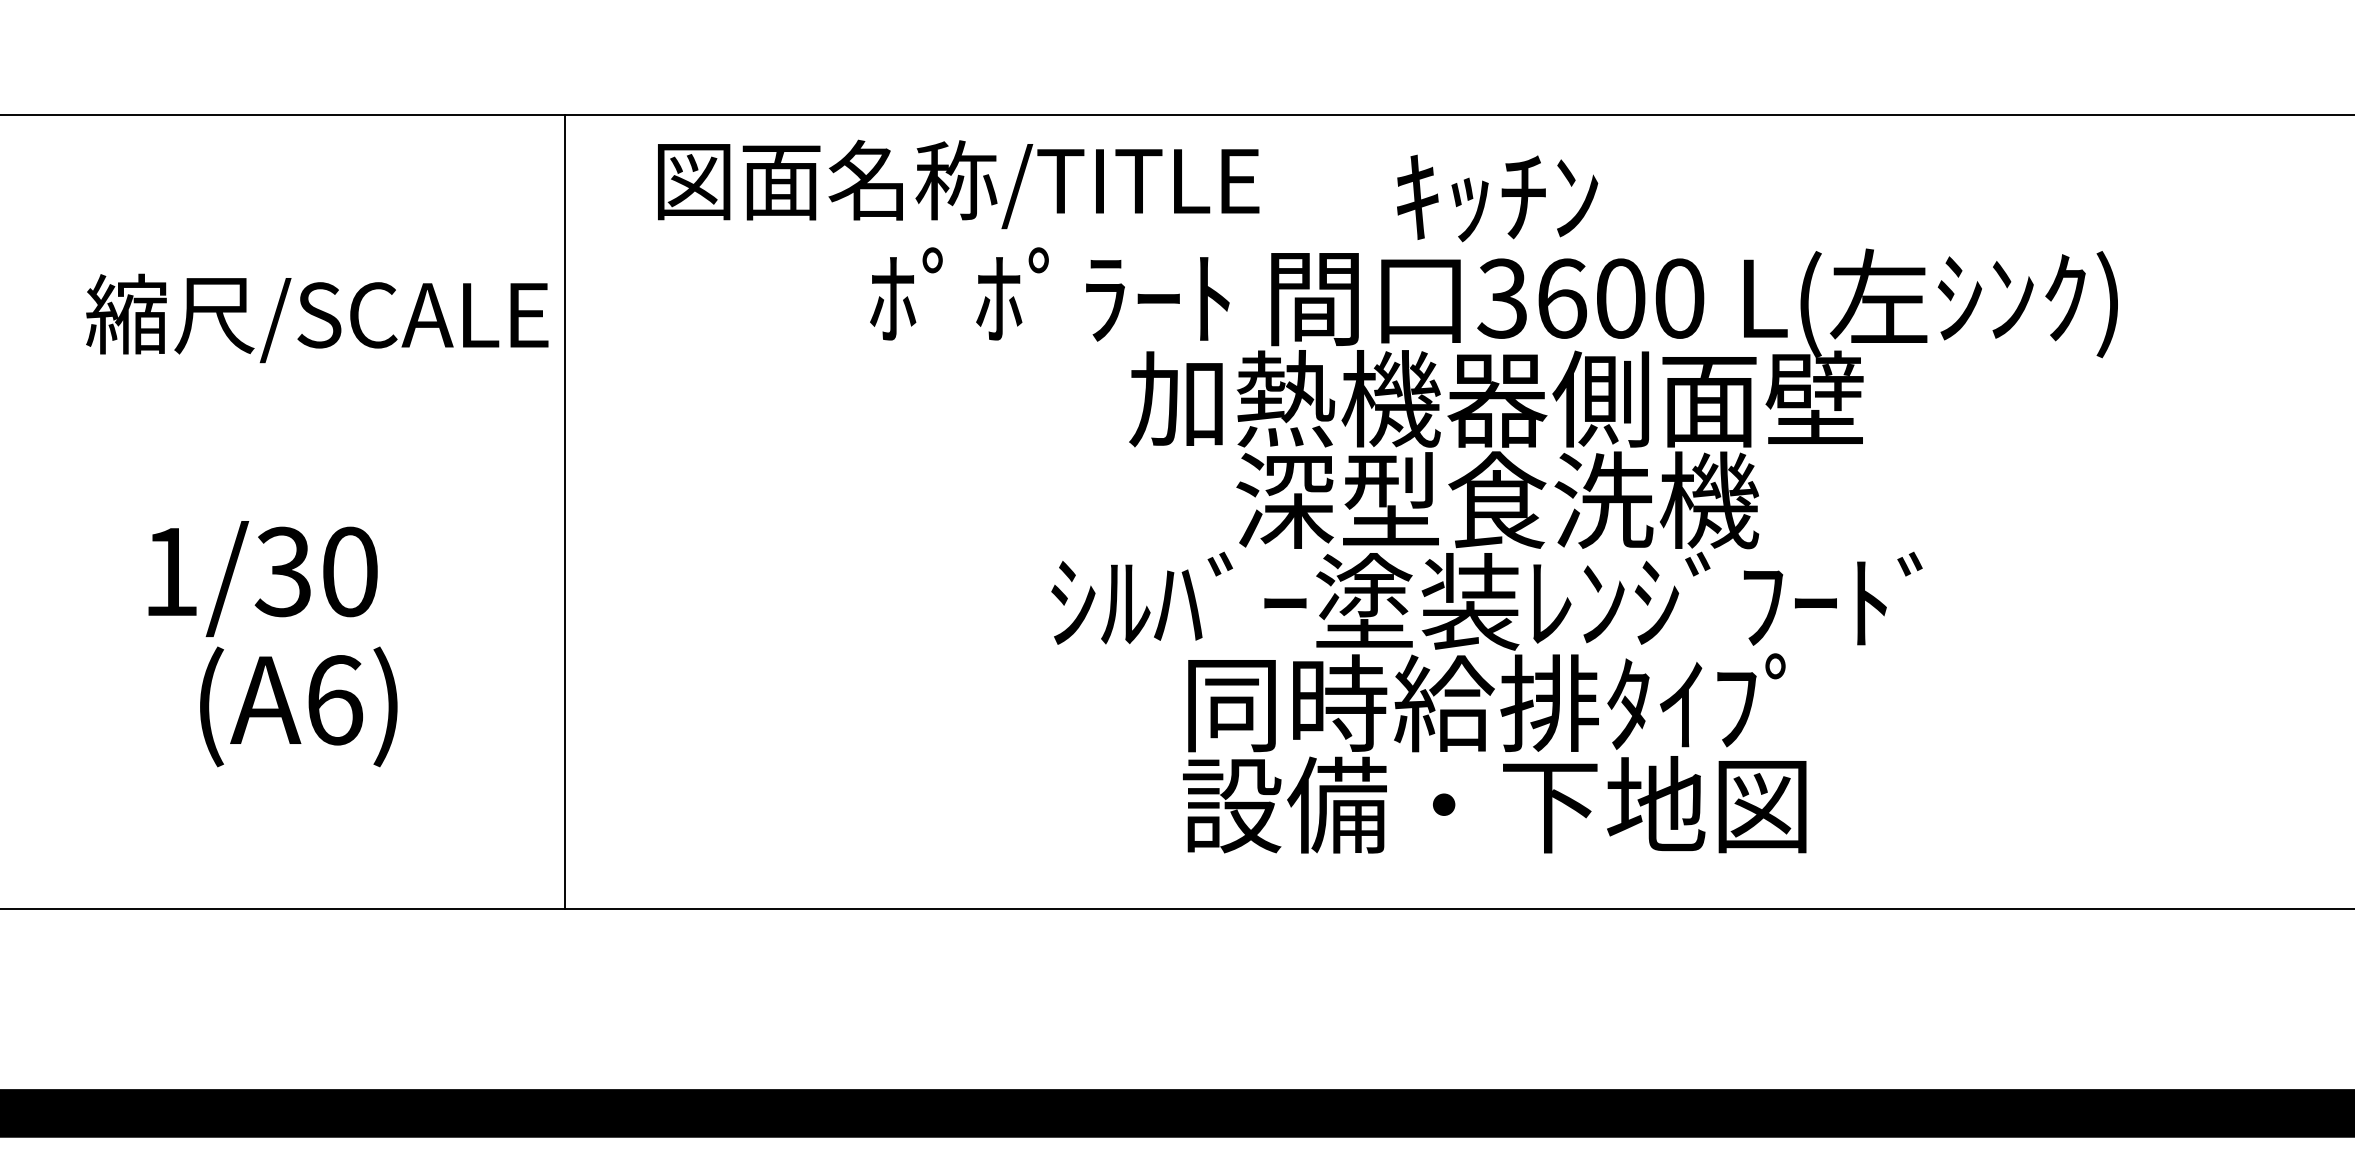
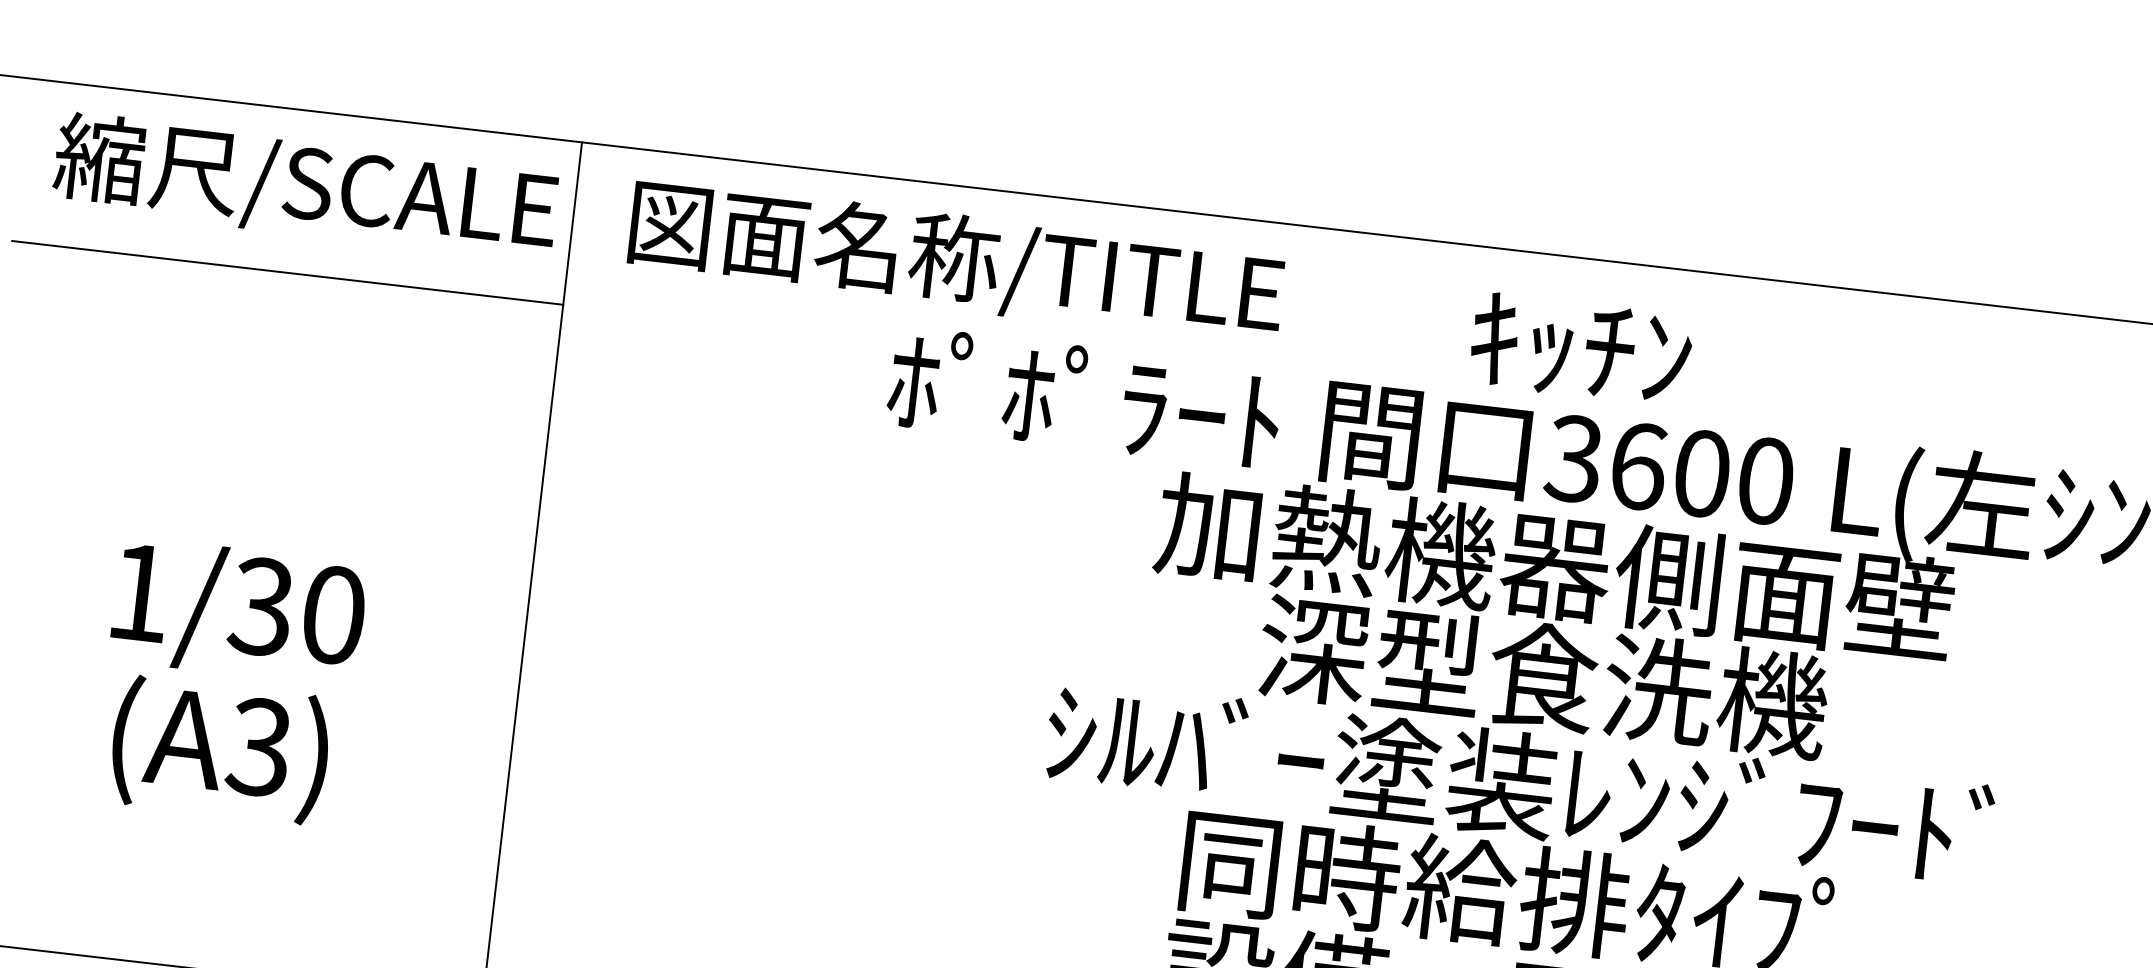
text: (958, 184) -> (956, 262), moved
line: (309, 264) -> (287, 272), added
text: (317, 318) -> (305, 186), moved
text: (262, 578) -> (238, 611), moved
text: (334, 700) -> (259, 747), (A6) -> (A3)

